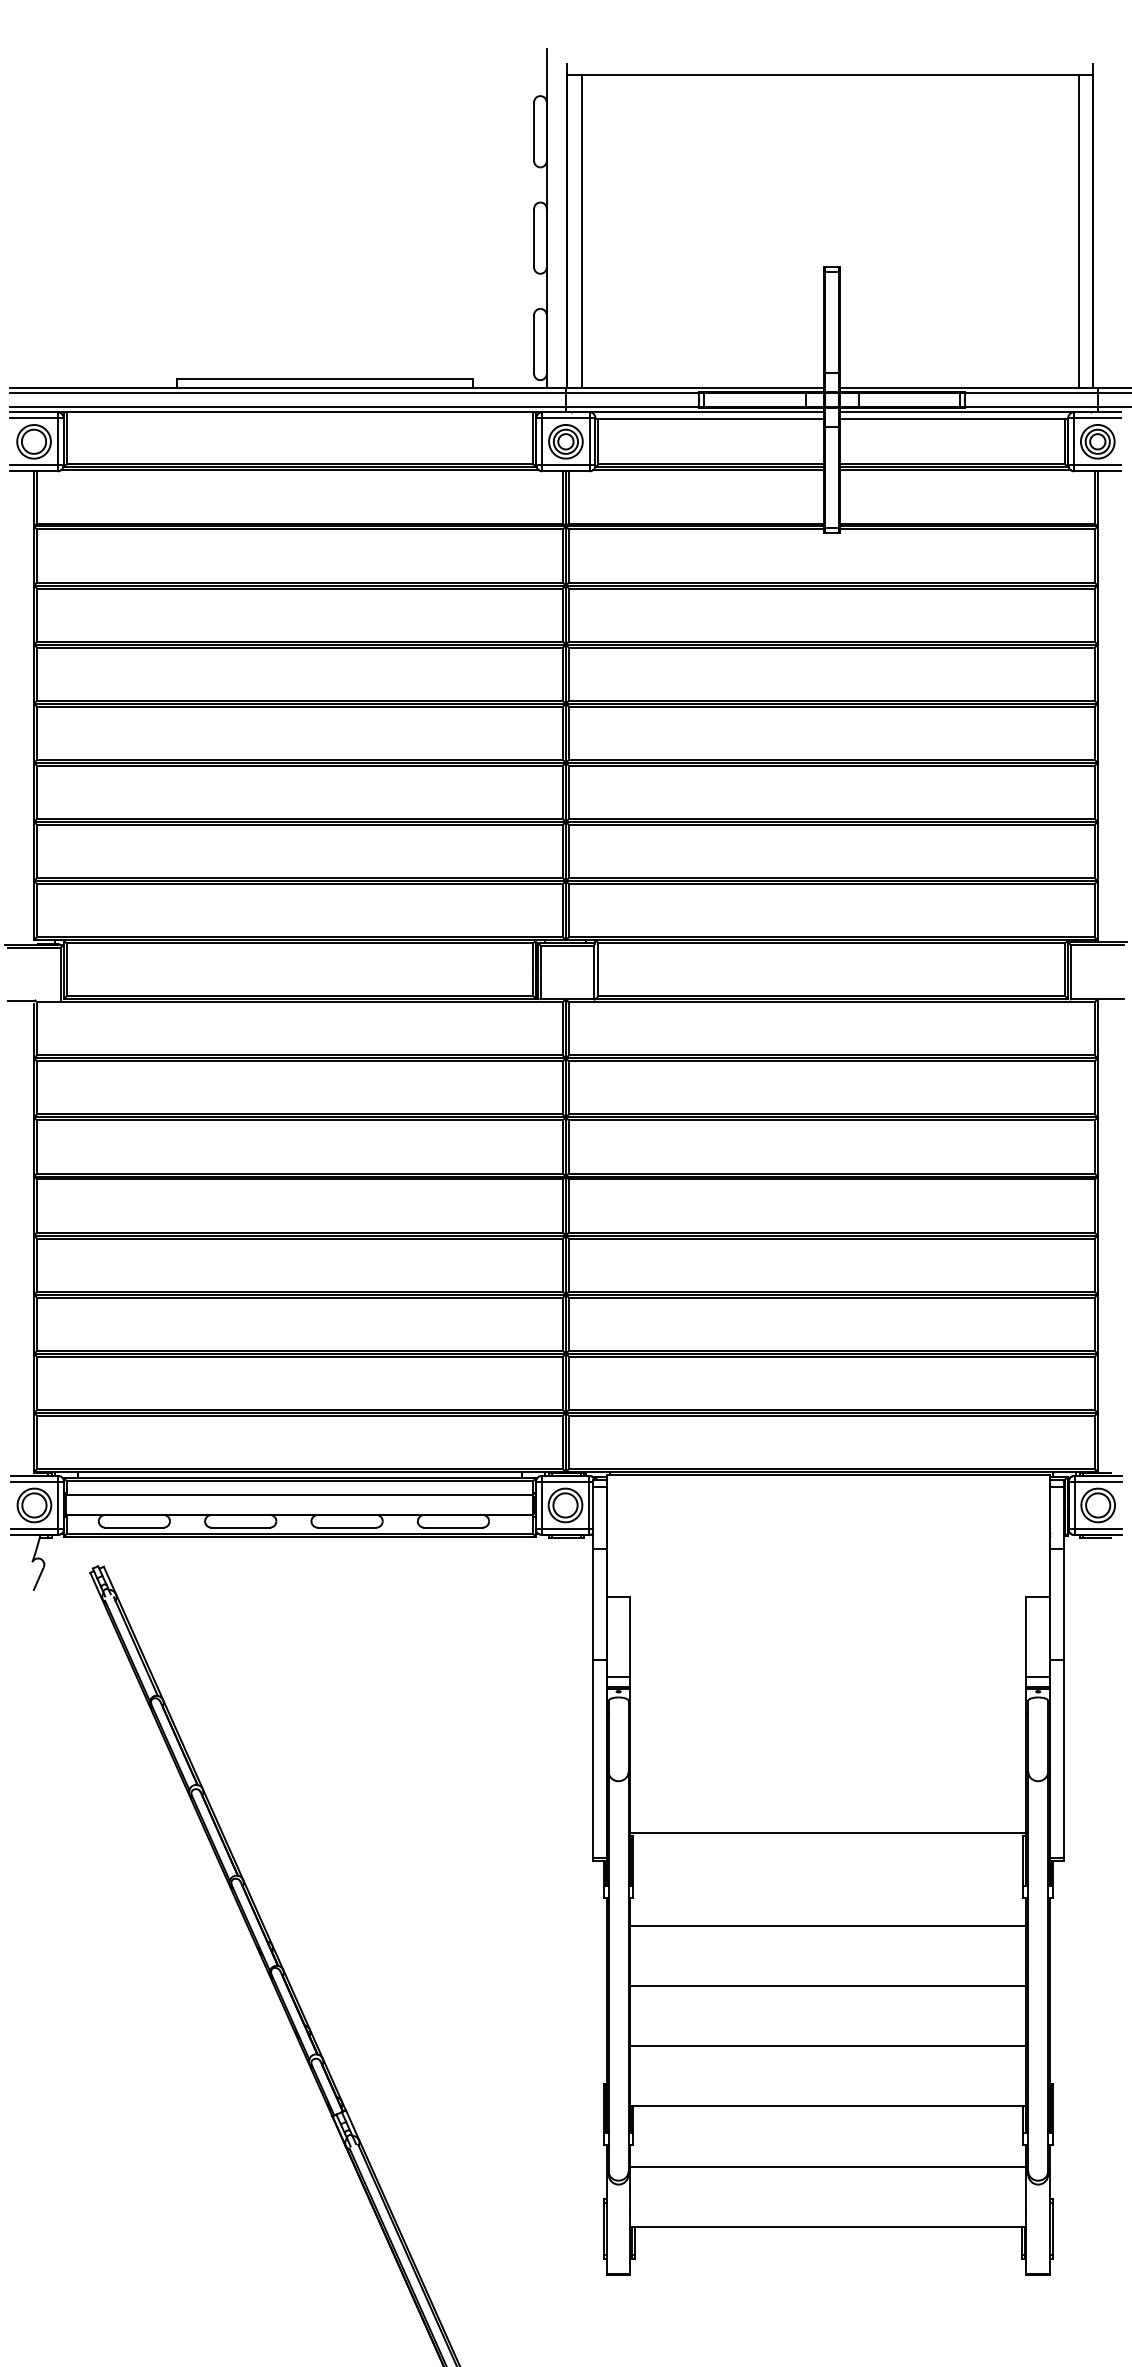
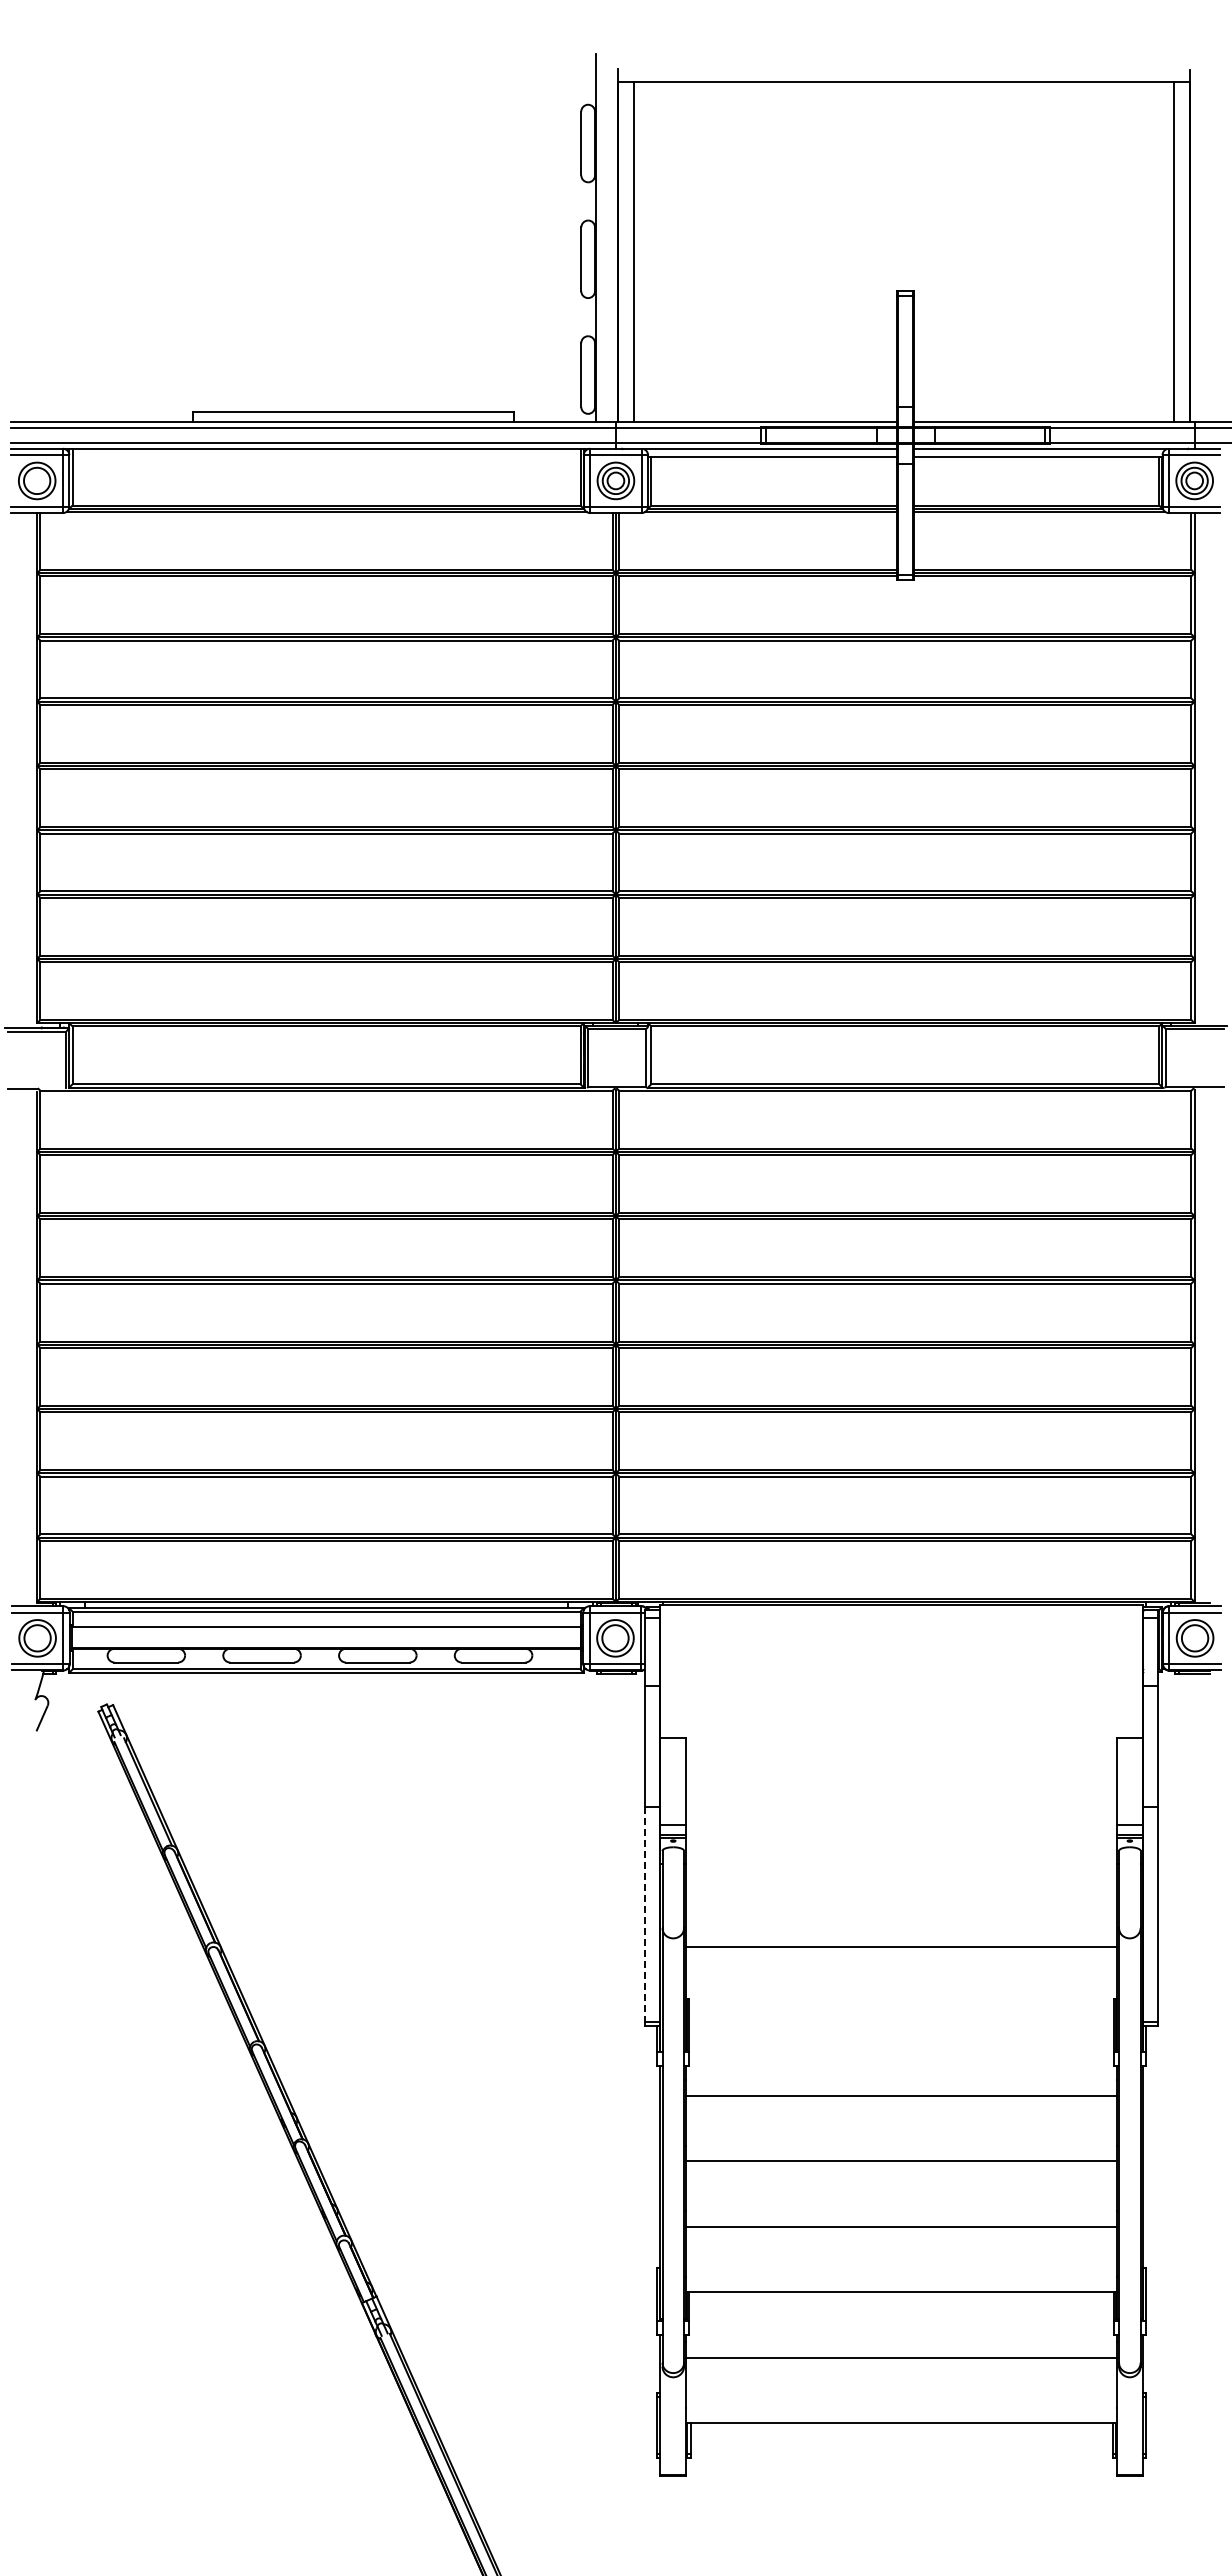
line: (592, 1759) -> (644, 1914), solid -> dashed
line: (828, 1832) -> (901, 1946), moved

